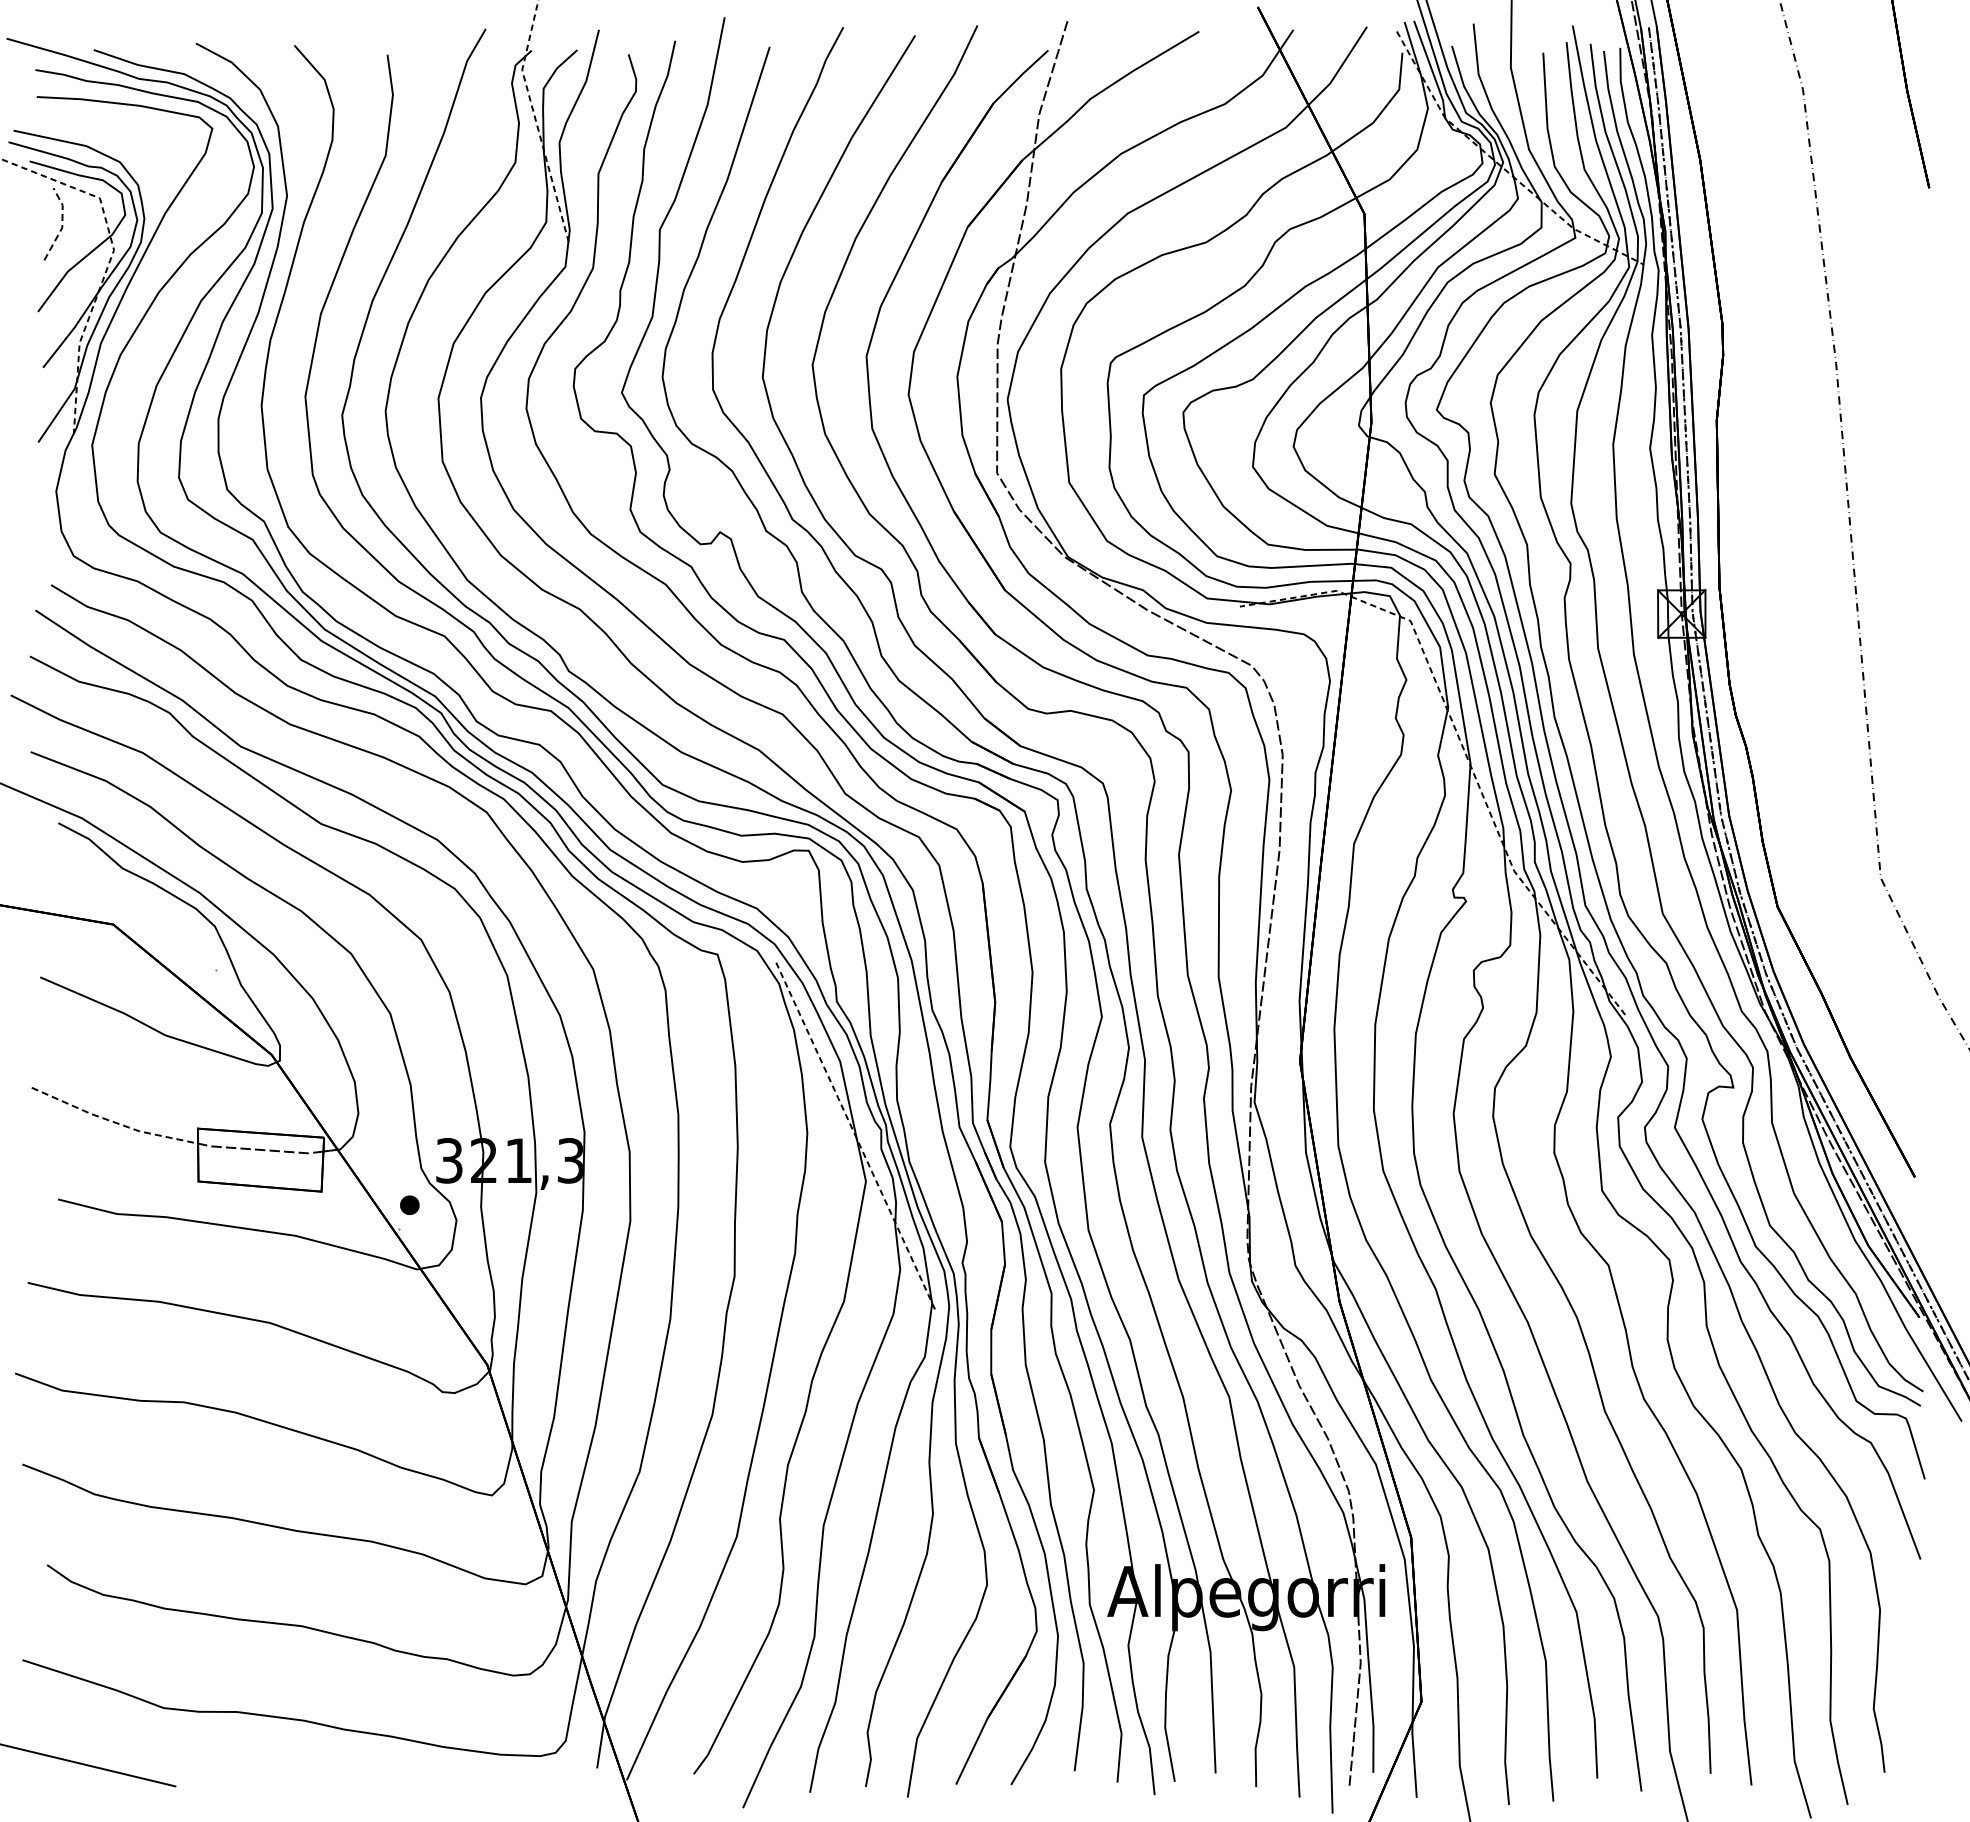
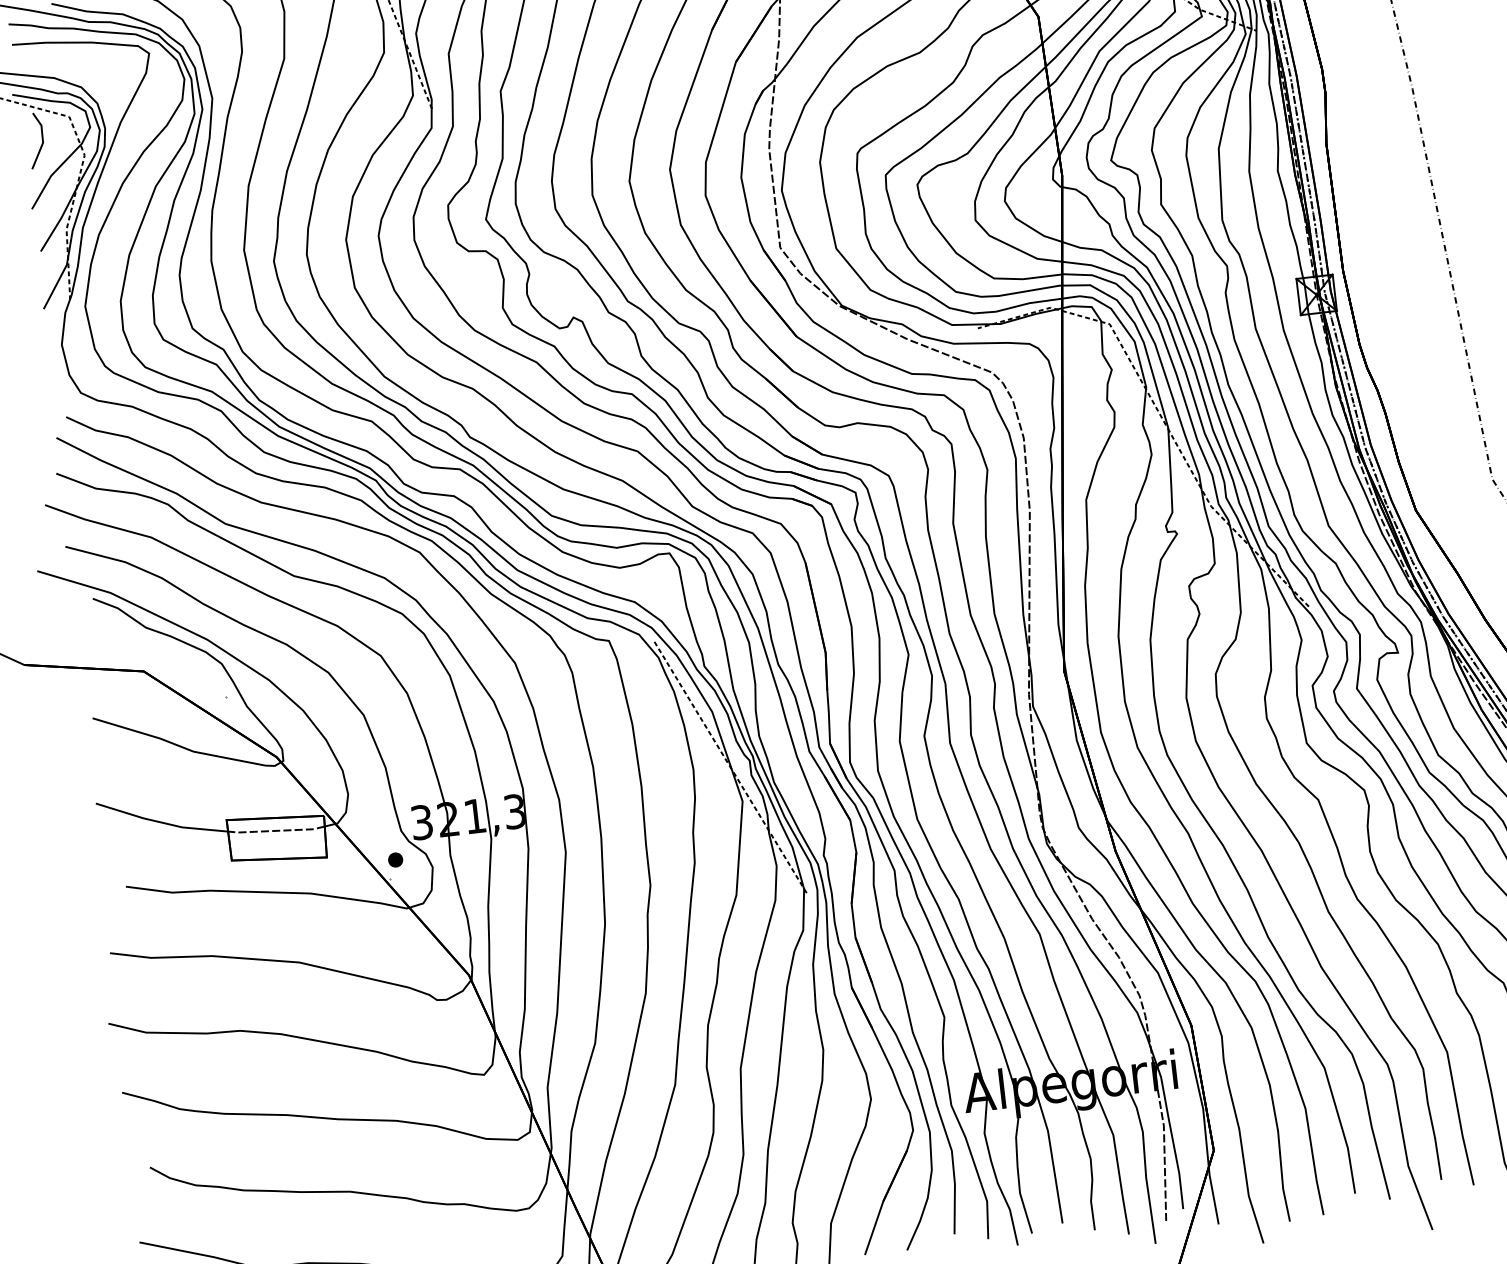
line: (62, 224) -> (42, 140), dashed -> solid
line: (113, 1122) -> (161, 822), dashed -> solid

